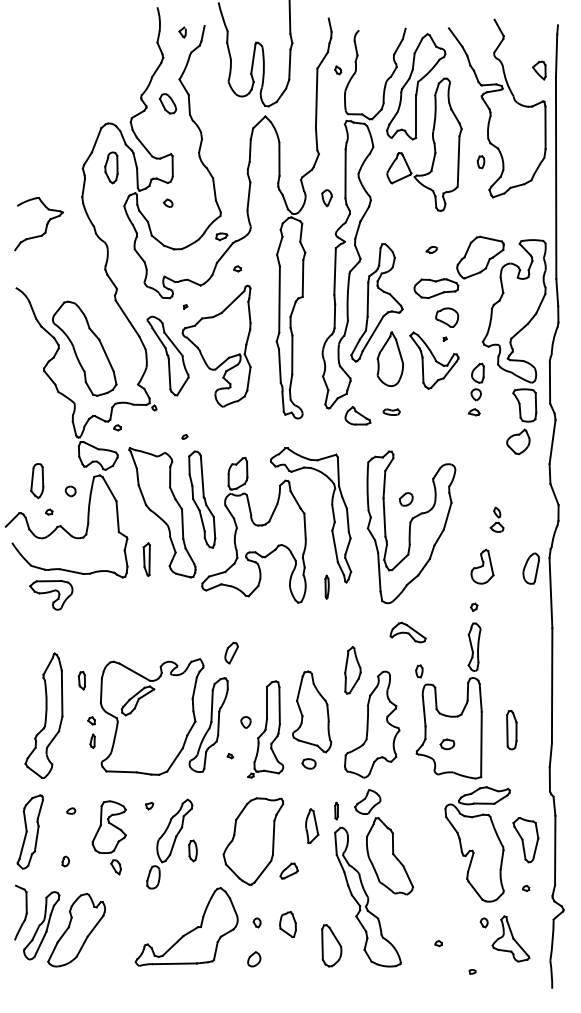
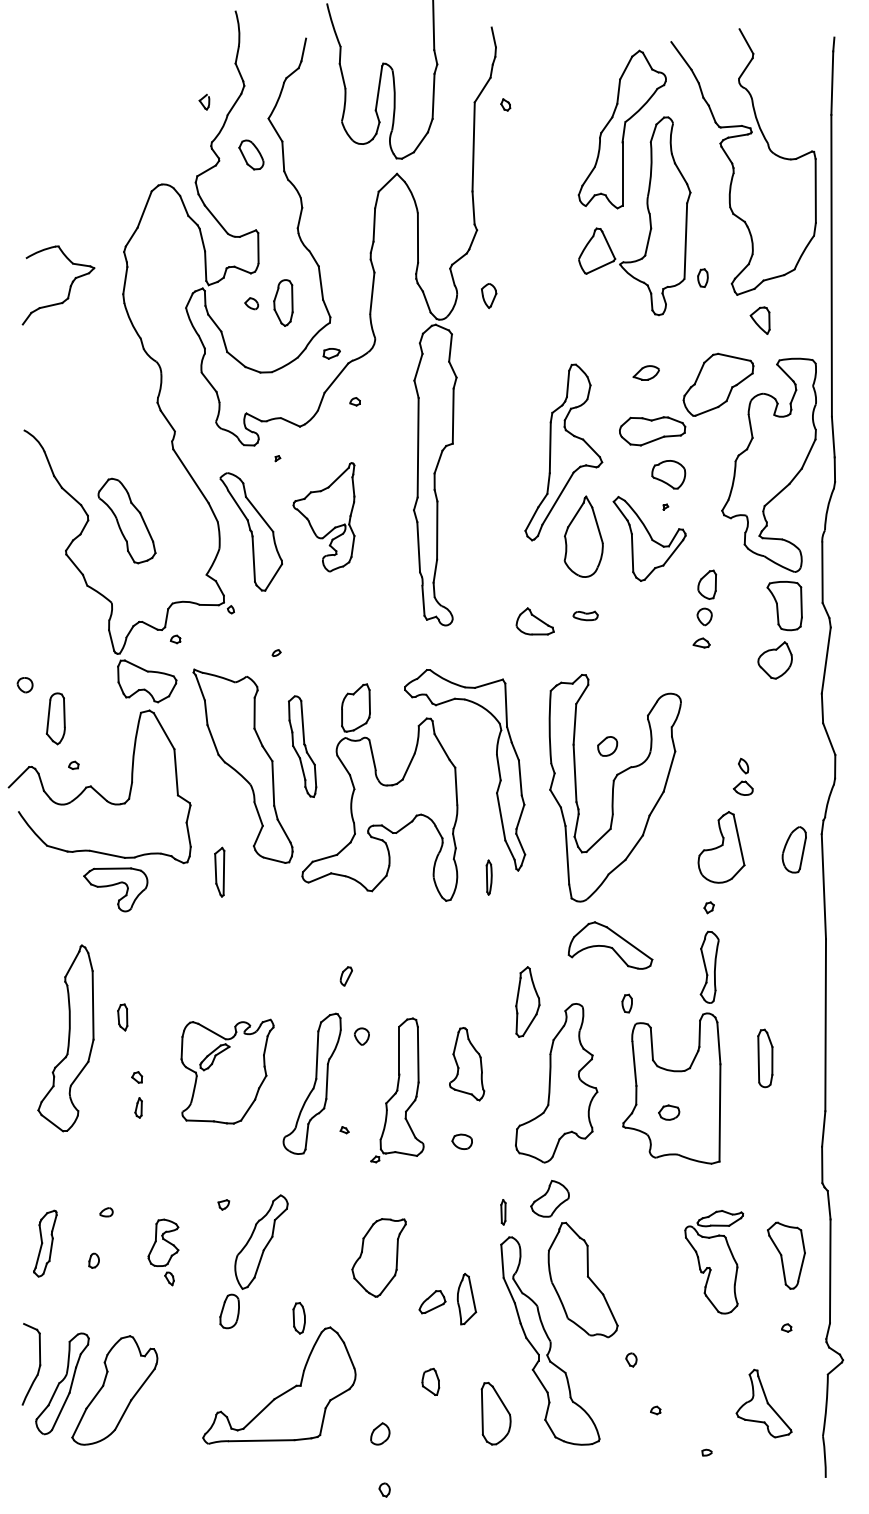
part: (182, 32) -> (204, 102), moved
part: (539, 70) -> (760, 320), moved
part: (480, 162) -> (702, 278), moved
part: (111, 167) -> (283, 302), moved
part: (363, 218) -> (543, 326), removed
part: (45, 226) -> (68, 289), moved
part: (431, 249) -> (645, 372), size x1.6
part: (216, 345) -> (323, 516), size x0.6
part: (84, 348) -> (126, 520), size x0.6
part: (476, 389) -> (705, 608), moved
part: (70, 491) -> (24, 685), moved
part: (202, 499) -> (302, 746), size x0.7
part: (146, 559) -> (219, 872), moved
part: (482, 566) -> (721, 846), size x1.4
part: (51, 595) -> (116, 890), moved
part: (407, 632) -> (609, 945), size x1.6
part: (231, 653) -> (346, 976), size x0.6
part: (312, 711) -> (467, 1063), size x0.6
part: (43, 715) -> (65, 1038), moved
part: (151, 716) -> (226, 1070), size x0.6
part: (245, 722) -> (361, 1036), moved
part: (511, 729) -> (764, 1057), moved
part: (312, 825) -> (467, 1298), moved
part: (29, 831) -> (44, 1242), size x0.6
part: (108, 837) -> (162, 1251), size x0.6
part: (253, 841) -> (379, 1257), size x0.6
part: (477, 844) -> (714, 1262), size x0.6
part: (192, 850) -> (298, 1317), moved
part: (65, 861) -> (93, 1260), moved
part: (256, 922) -> (383, 1489), moved
part: (483, 922) -> (630, 1359), moved
part: (287, 924) -> (430, 1381), size x0.7

